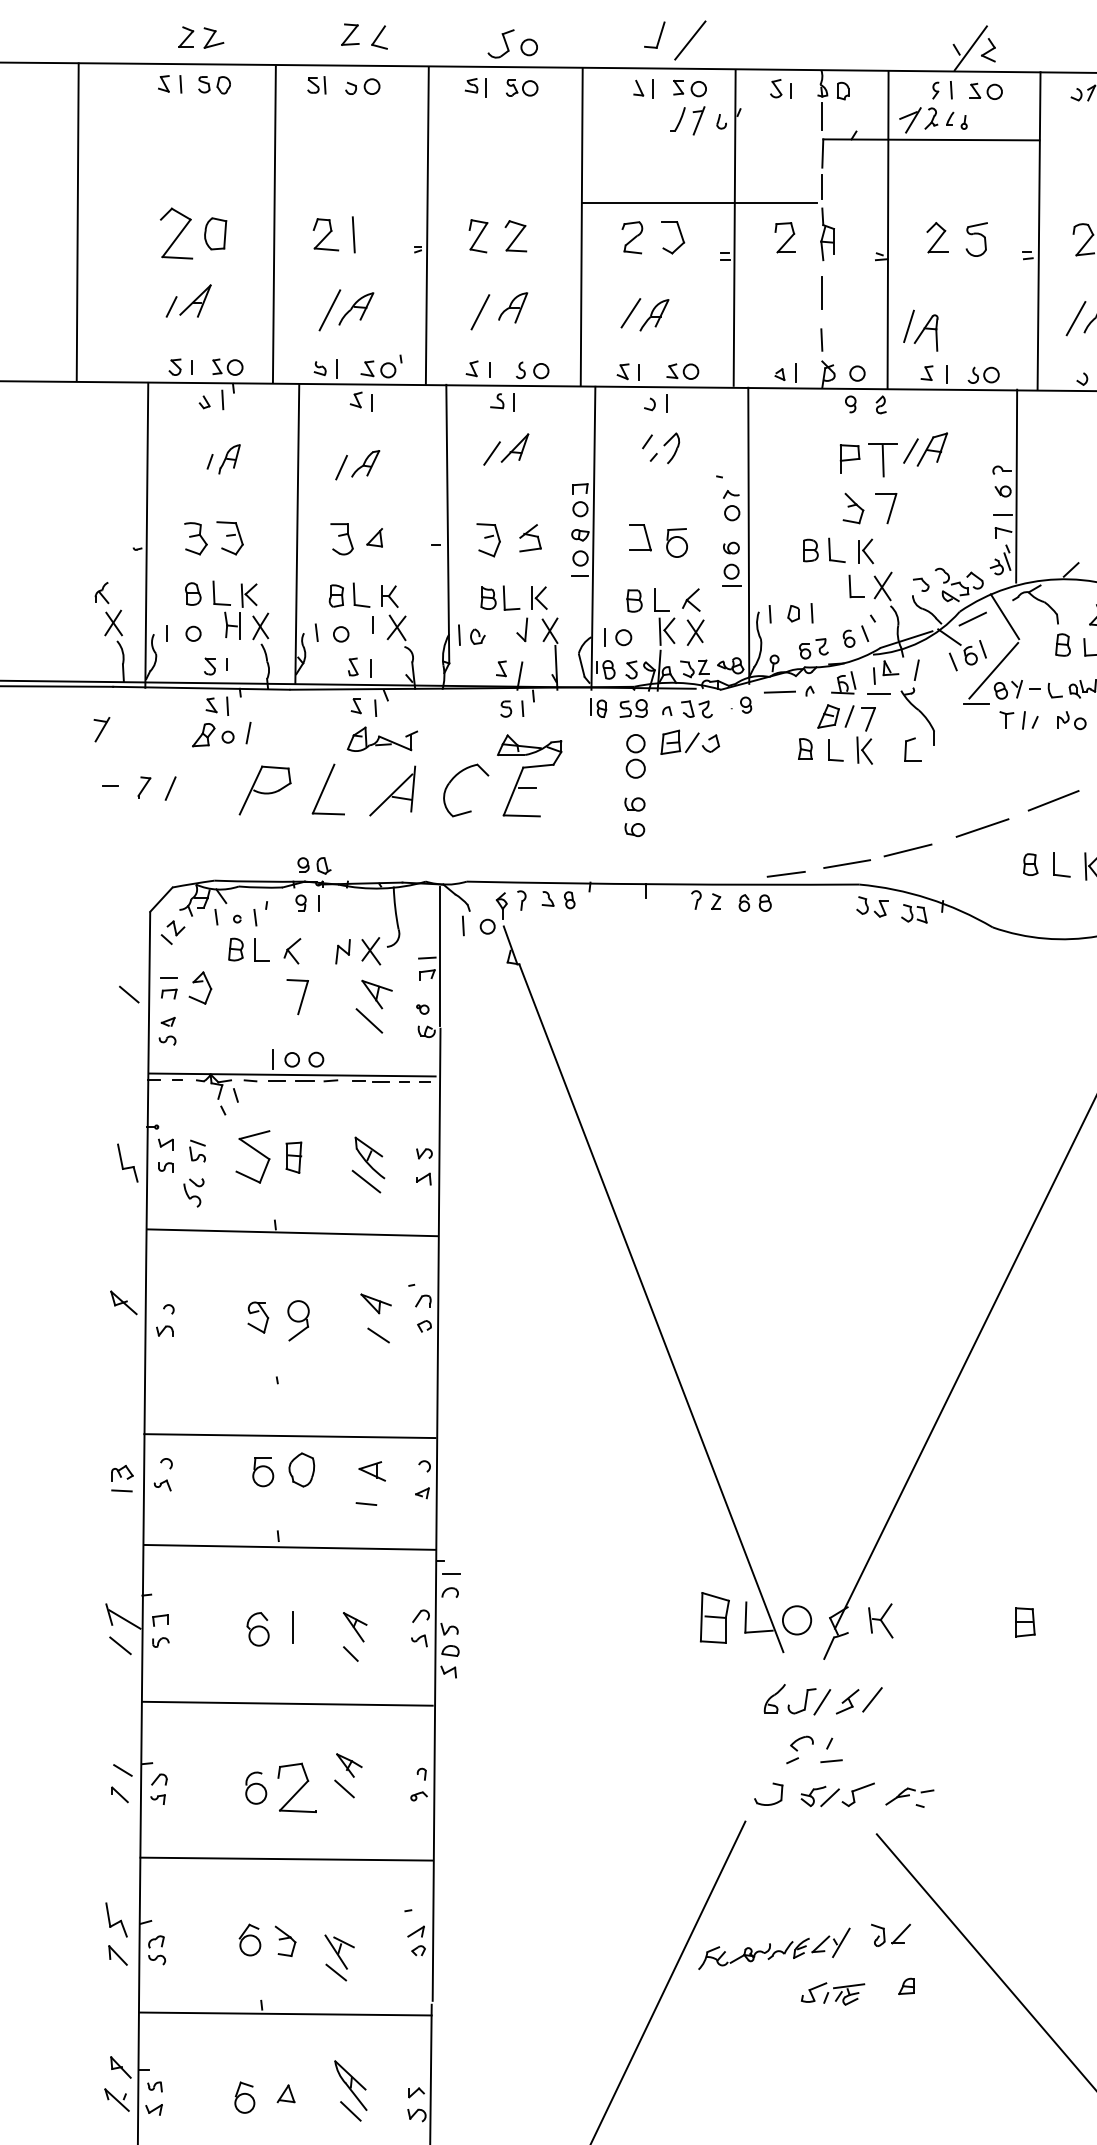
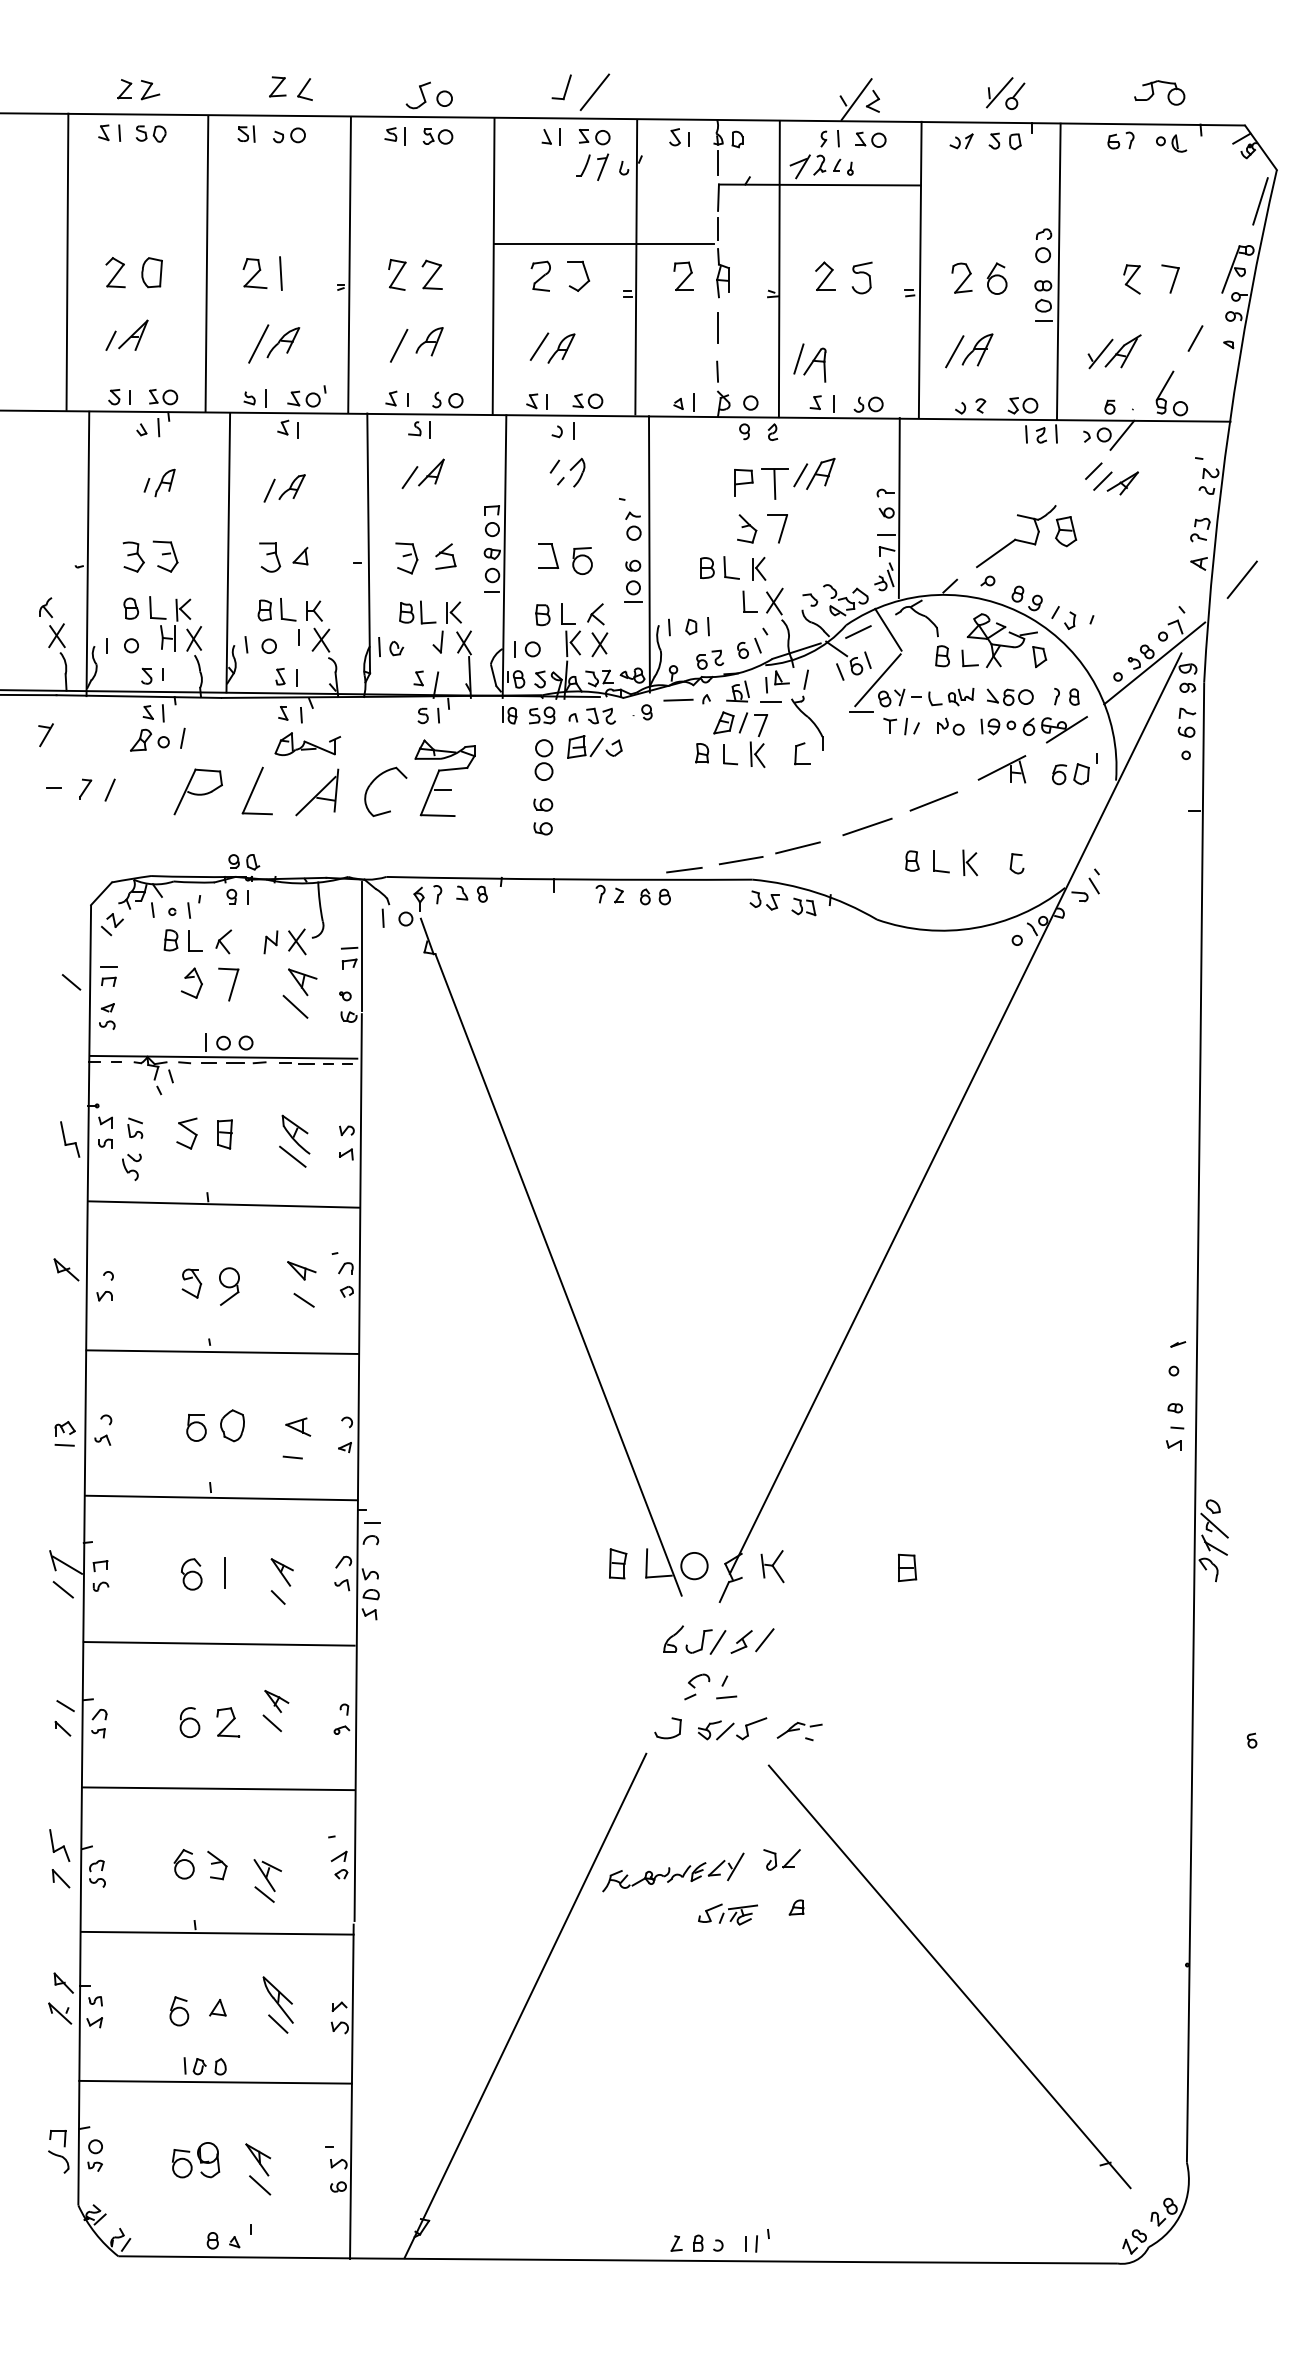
line: (77, 221) -> (67, 261), moved
part: (176, 233) -> (115, 272), size x0.62
part: (199, 987) -> (191, 982), moved
part: (252, 1156) -> (186, 1133), size x0.62
line: (290, 1435) -> (222, 1351), moved
part: (715, 1617) -> (618, 1563), size x0.62
part: (297, 1788) -> (228, 1722), size x0.62

